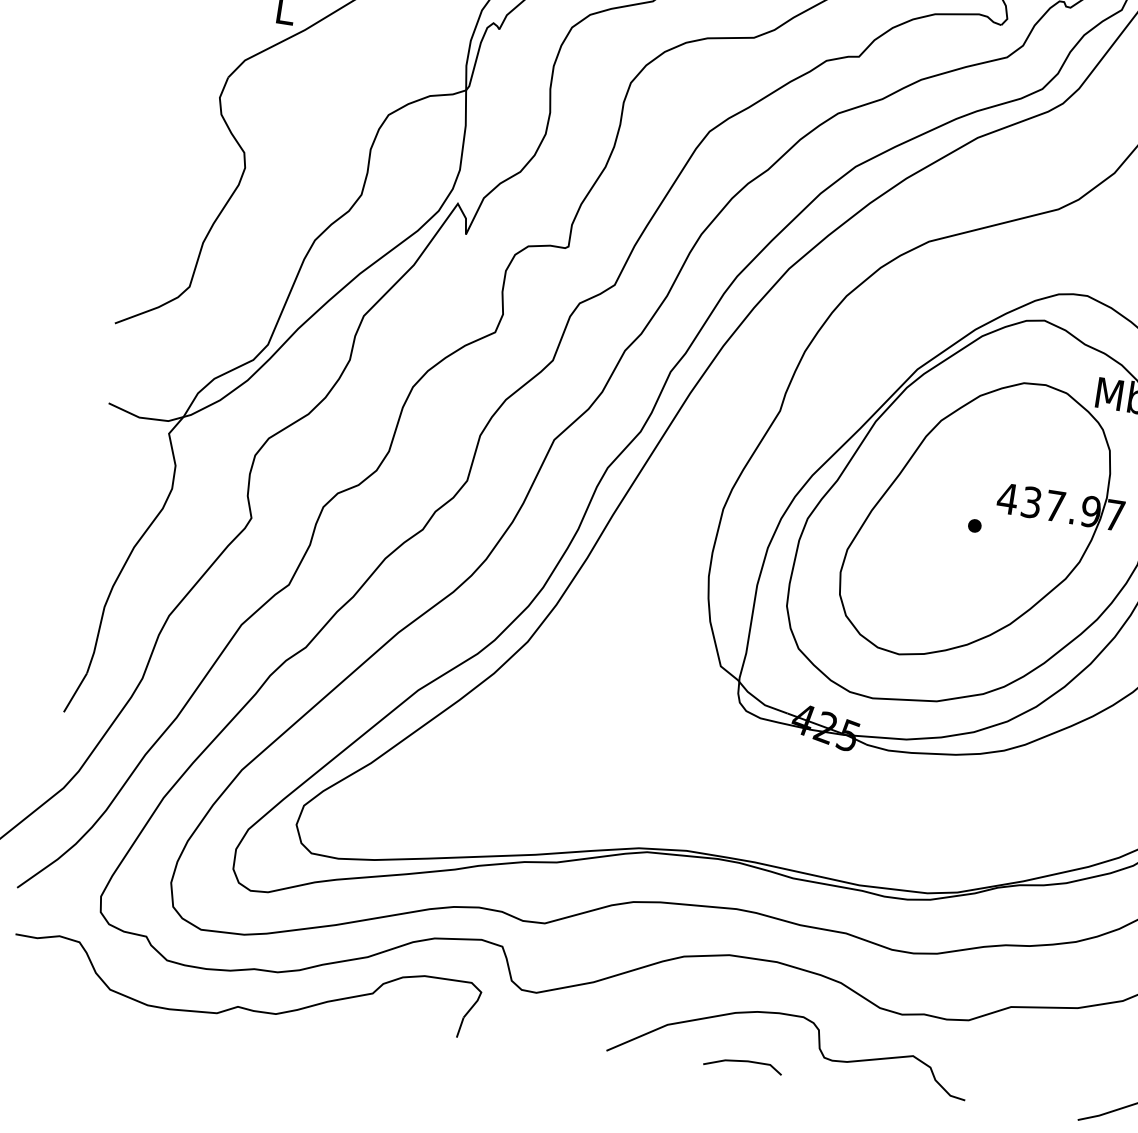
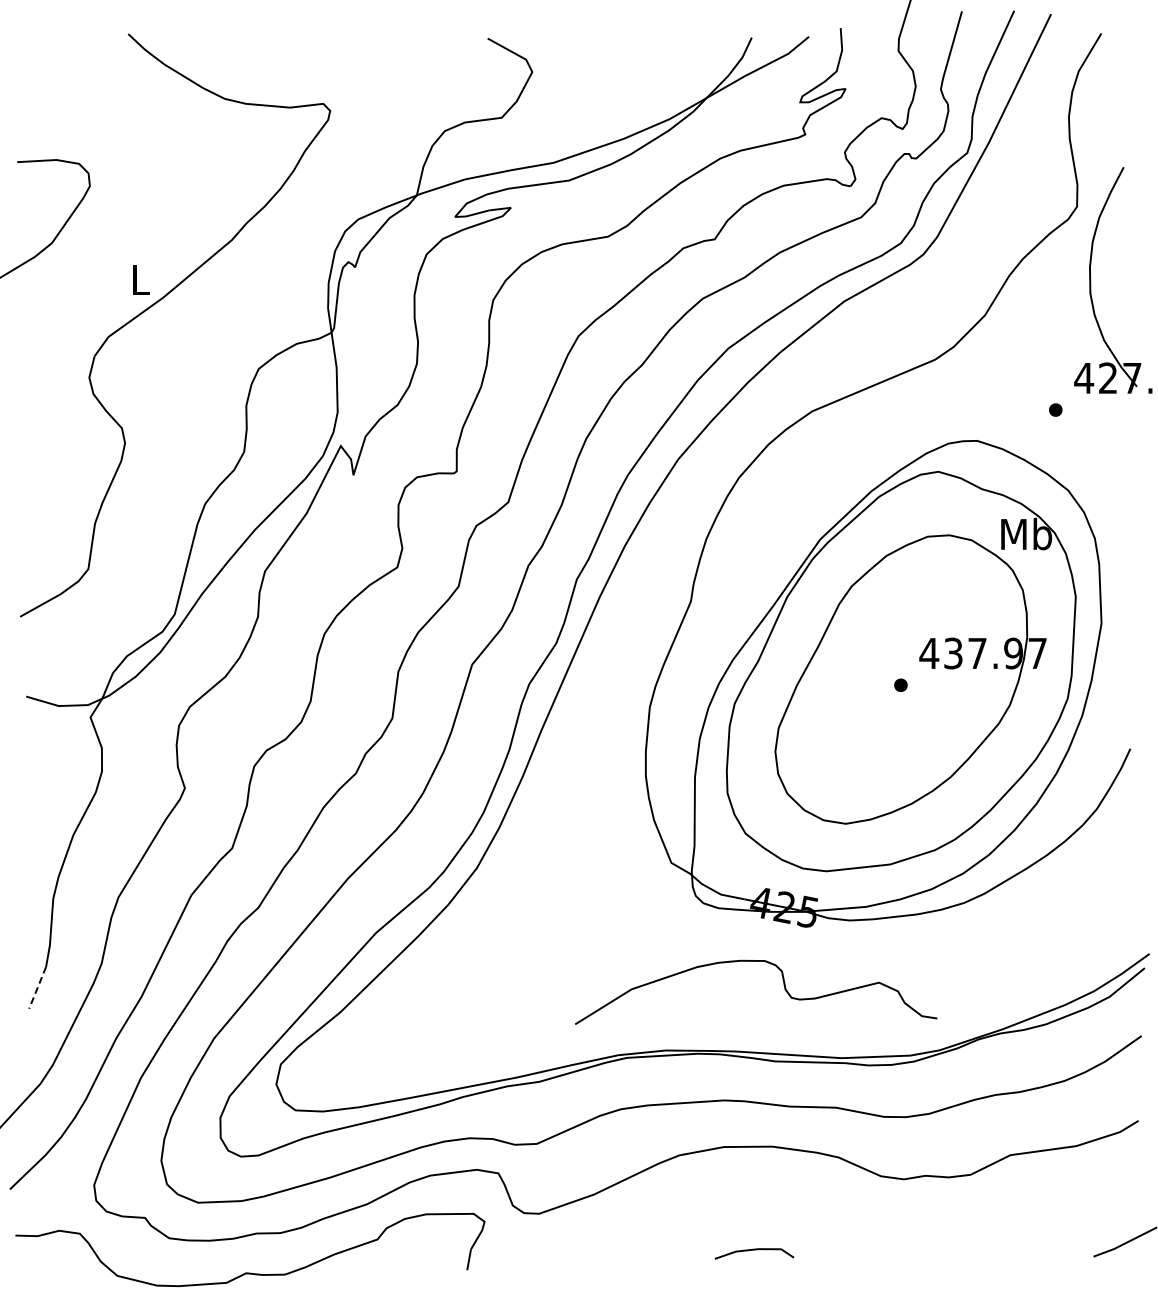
line: (75, 692) -> (37, 987), solid -> dashed
curve: (818, 1044) -> (783, 985), moved

